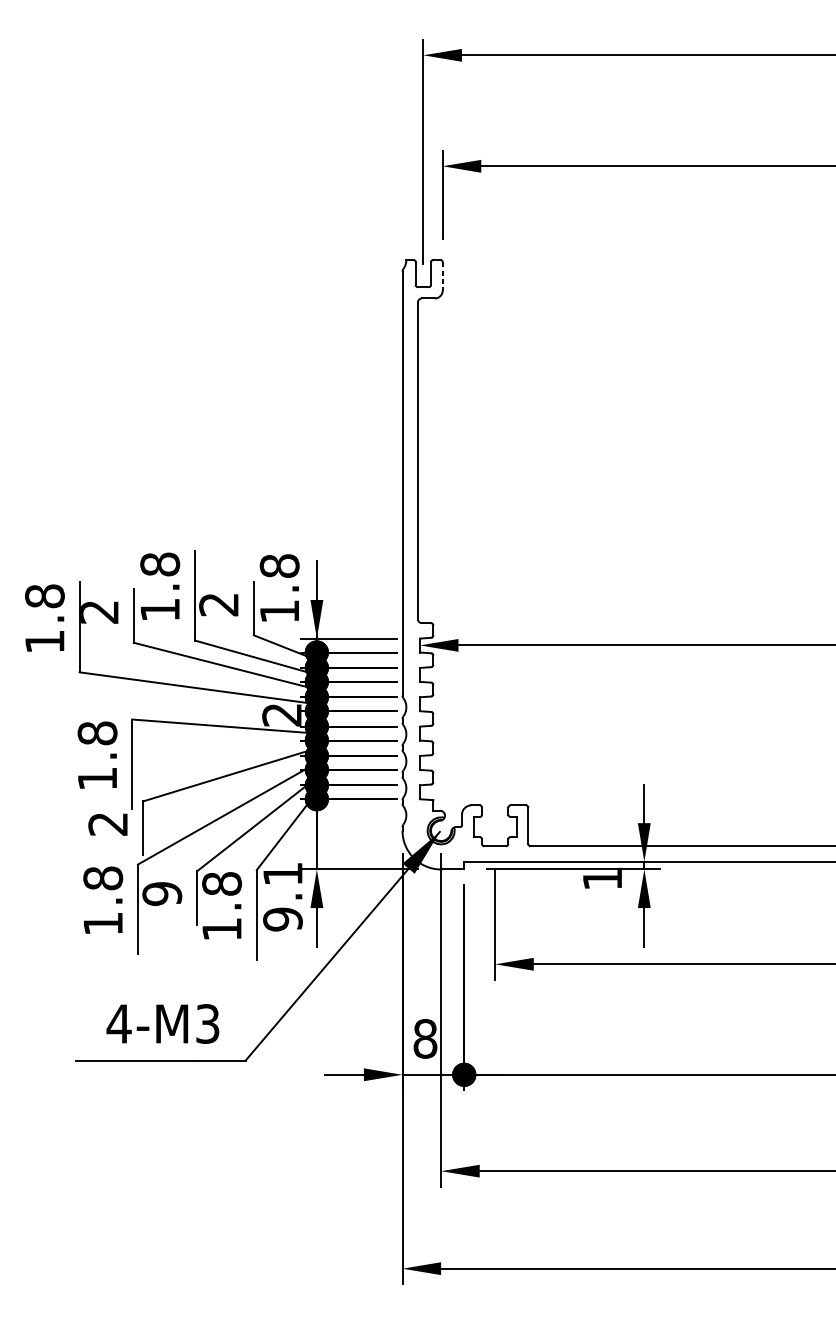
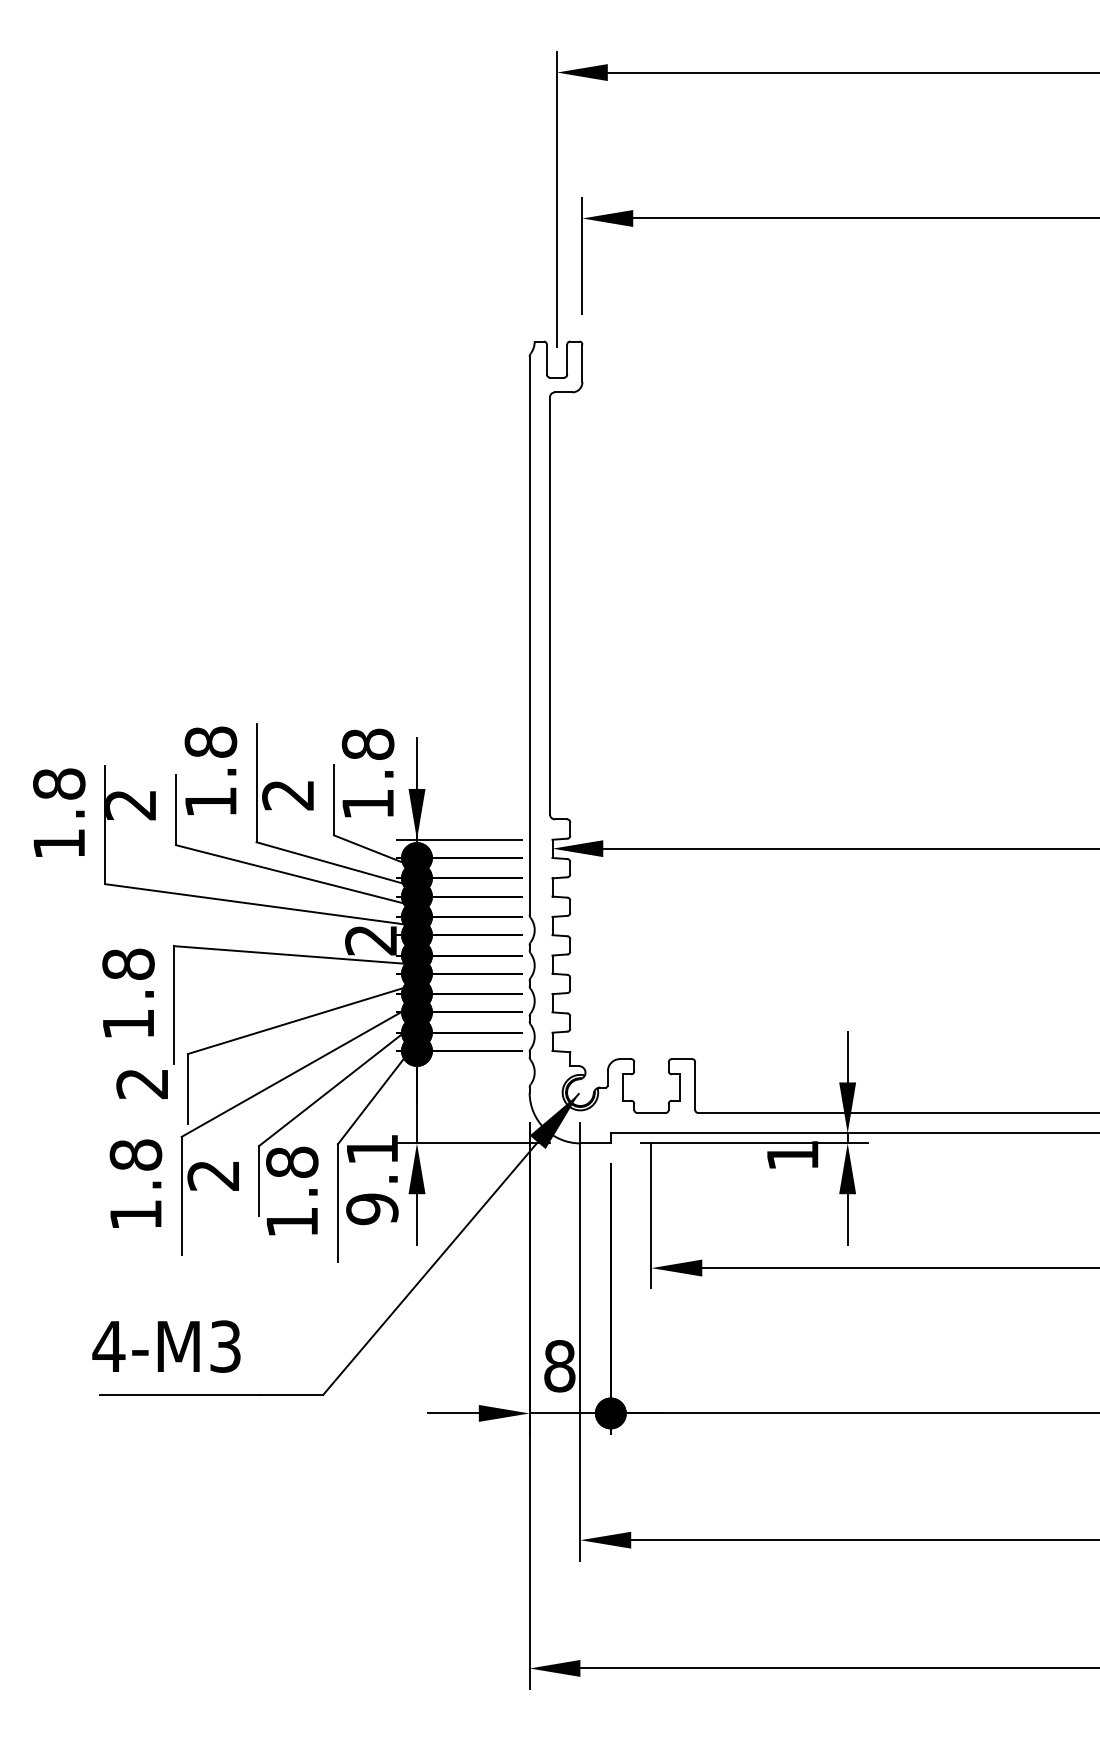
line: (442, 276) -> (582, 363), dashed -> solid
text: (162, 893) -> (213, 1175), 9 -> 2
text: (162, 1023) -> (166, 1346), moved

